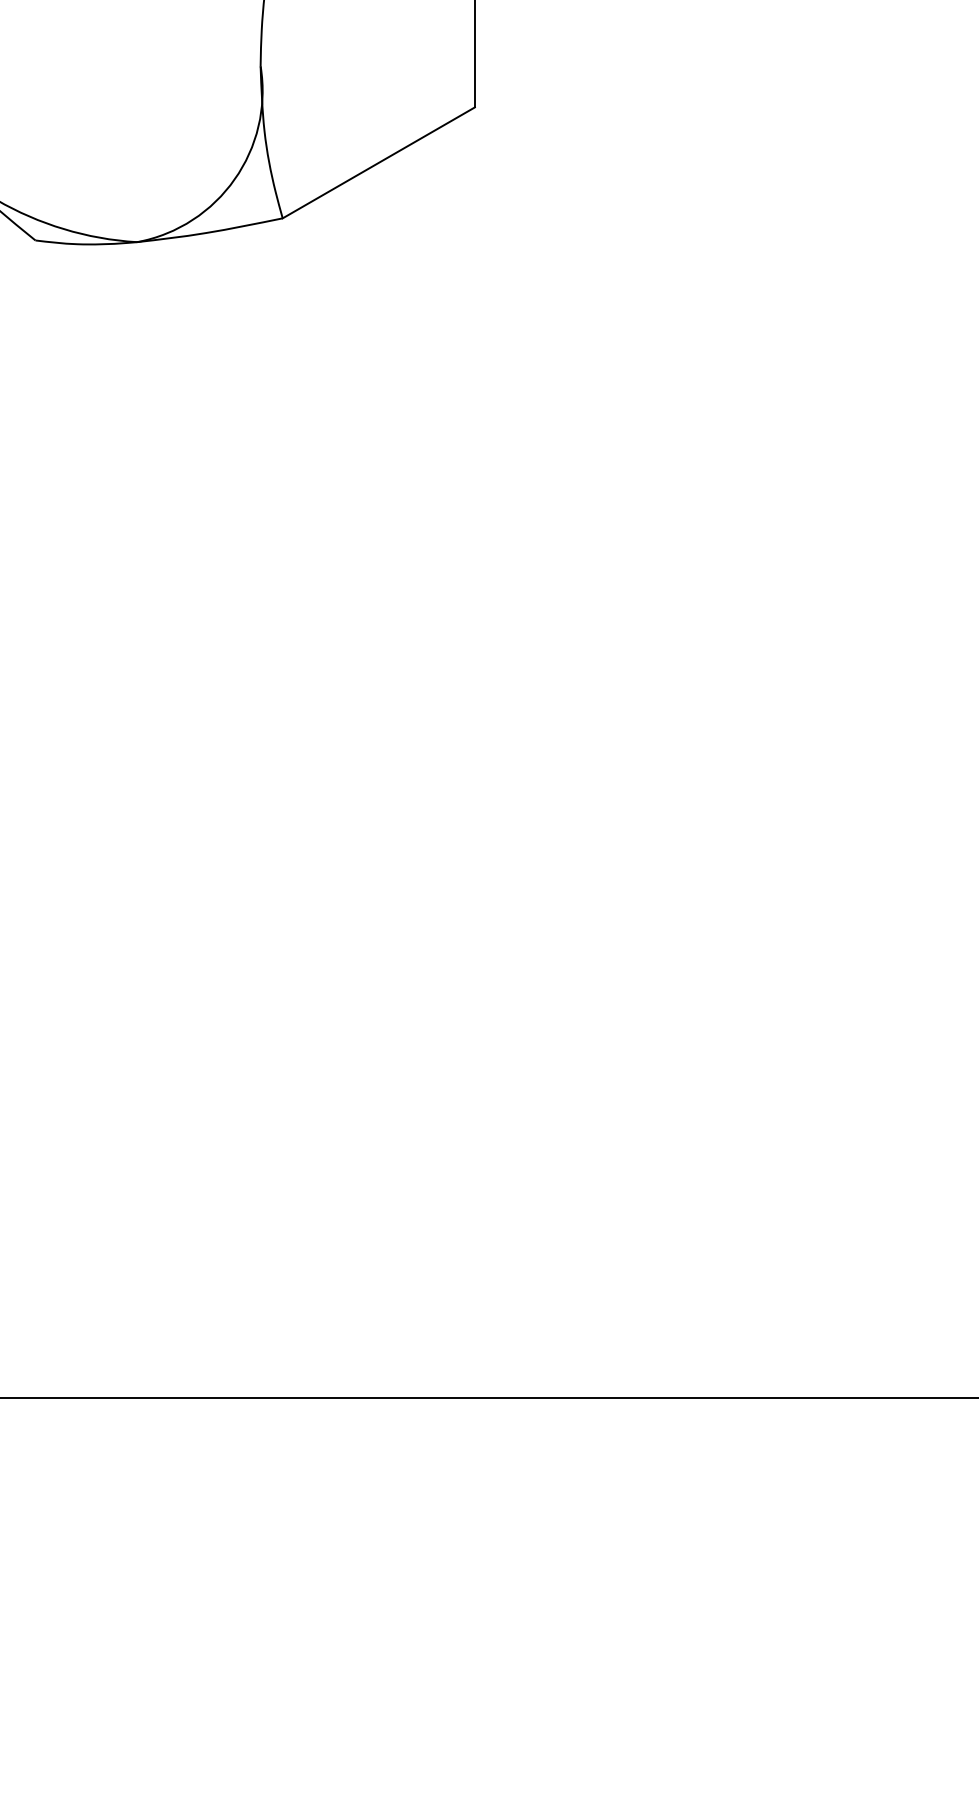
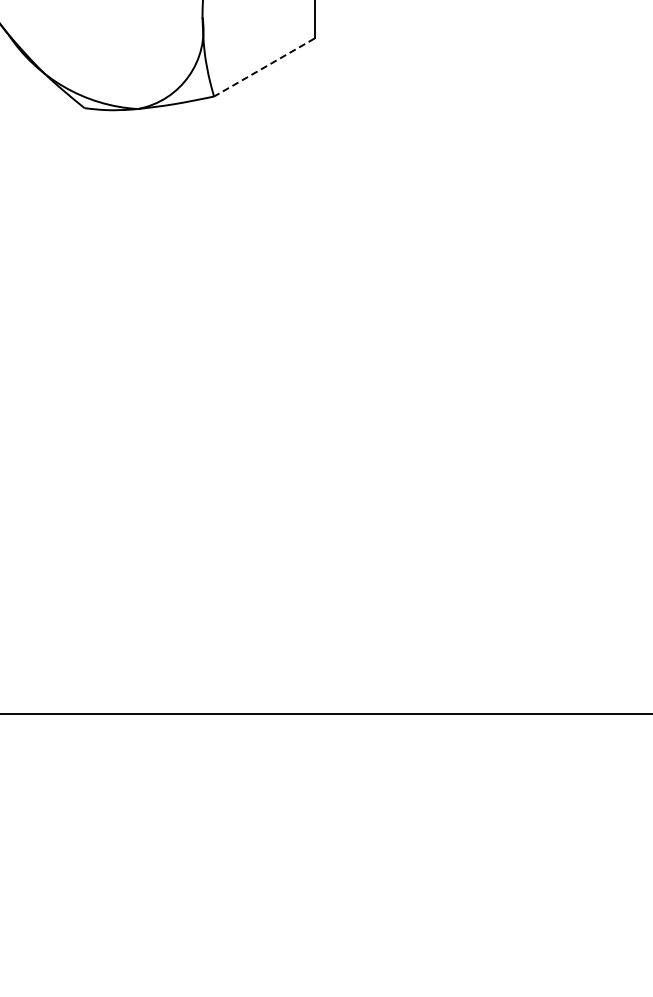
line: (377, 162) -> (263, 67), solid -> dashed

